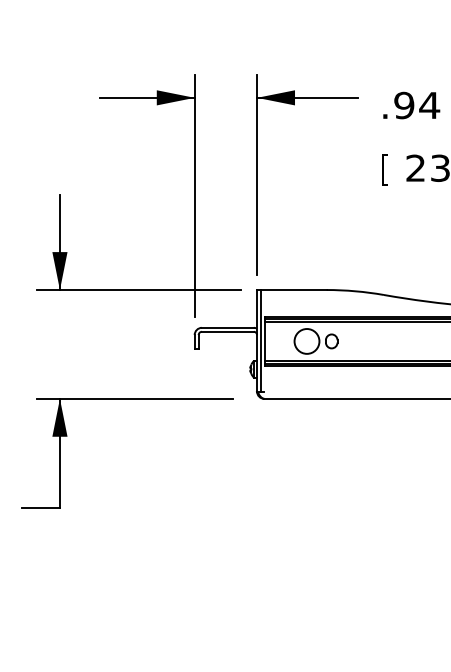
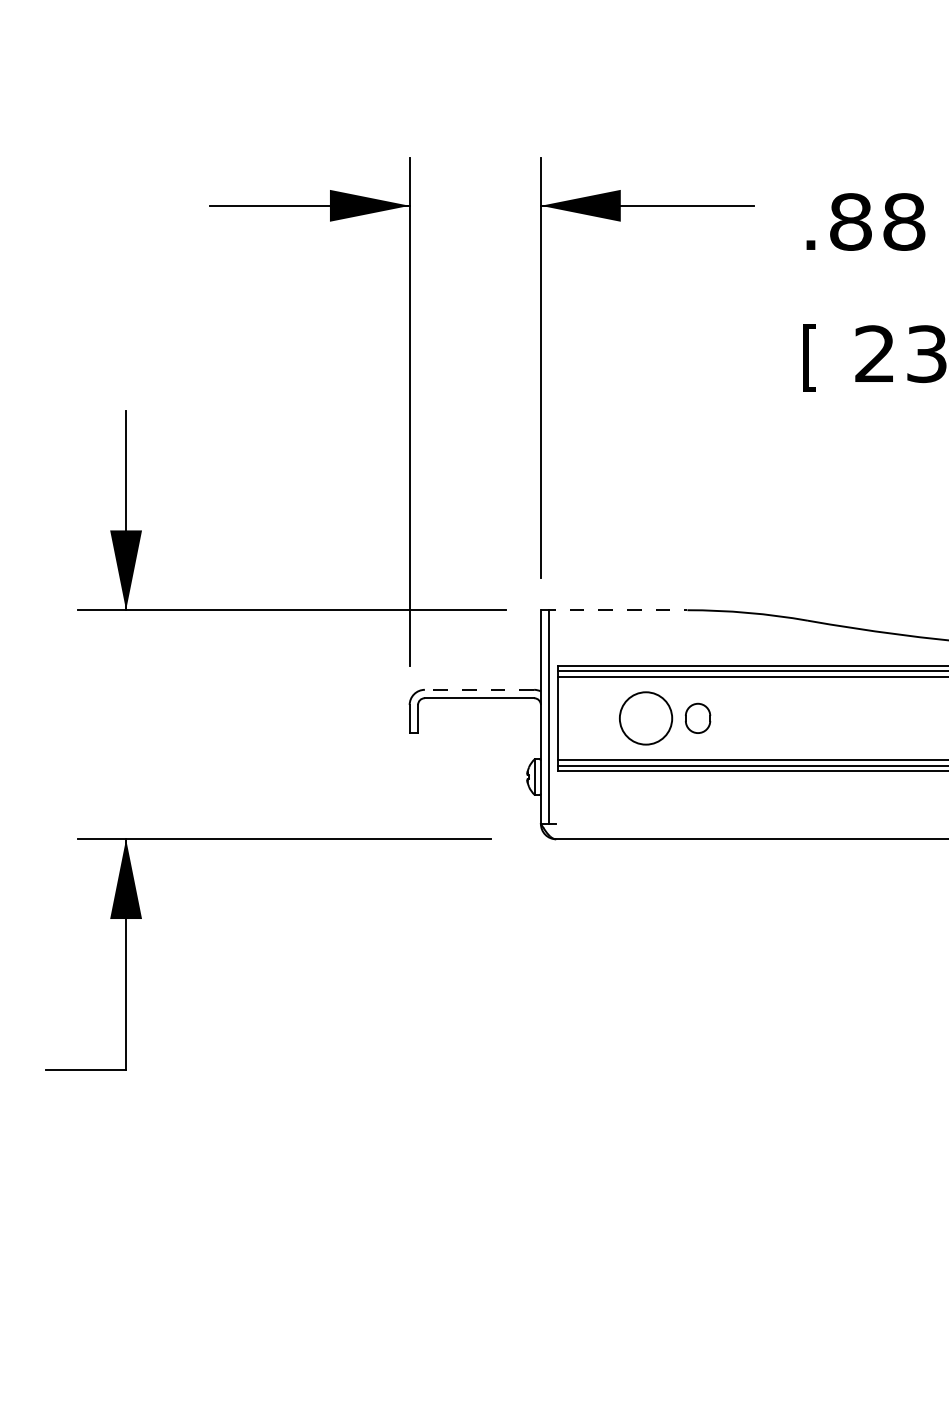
text: (417, 105) -> (878, 221), .94 -> .88
line: (291, 290) -> (613, 611), solid -> dashed
line: (227, 327) -> (478, 689), solid -> dashed

